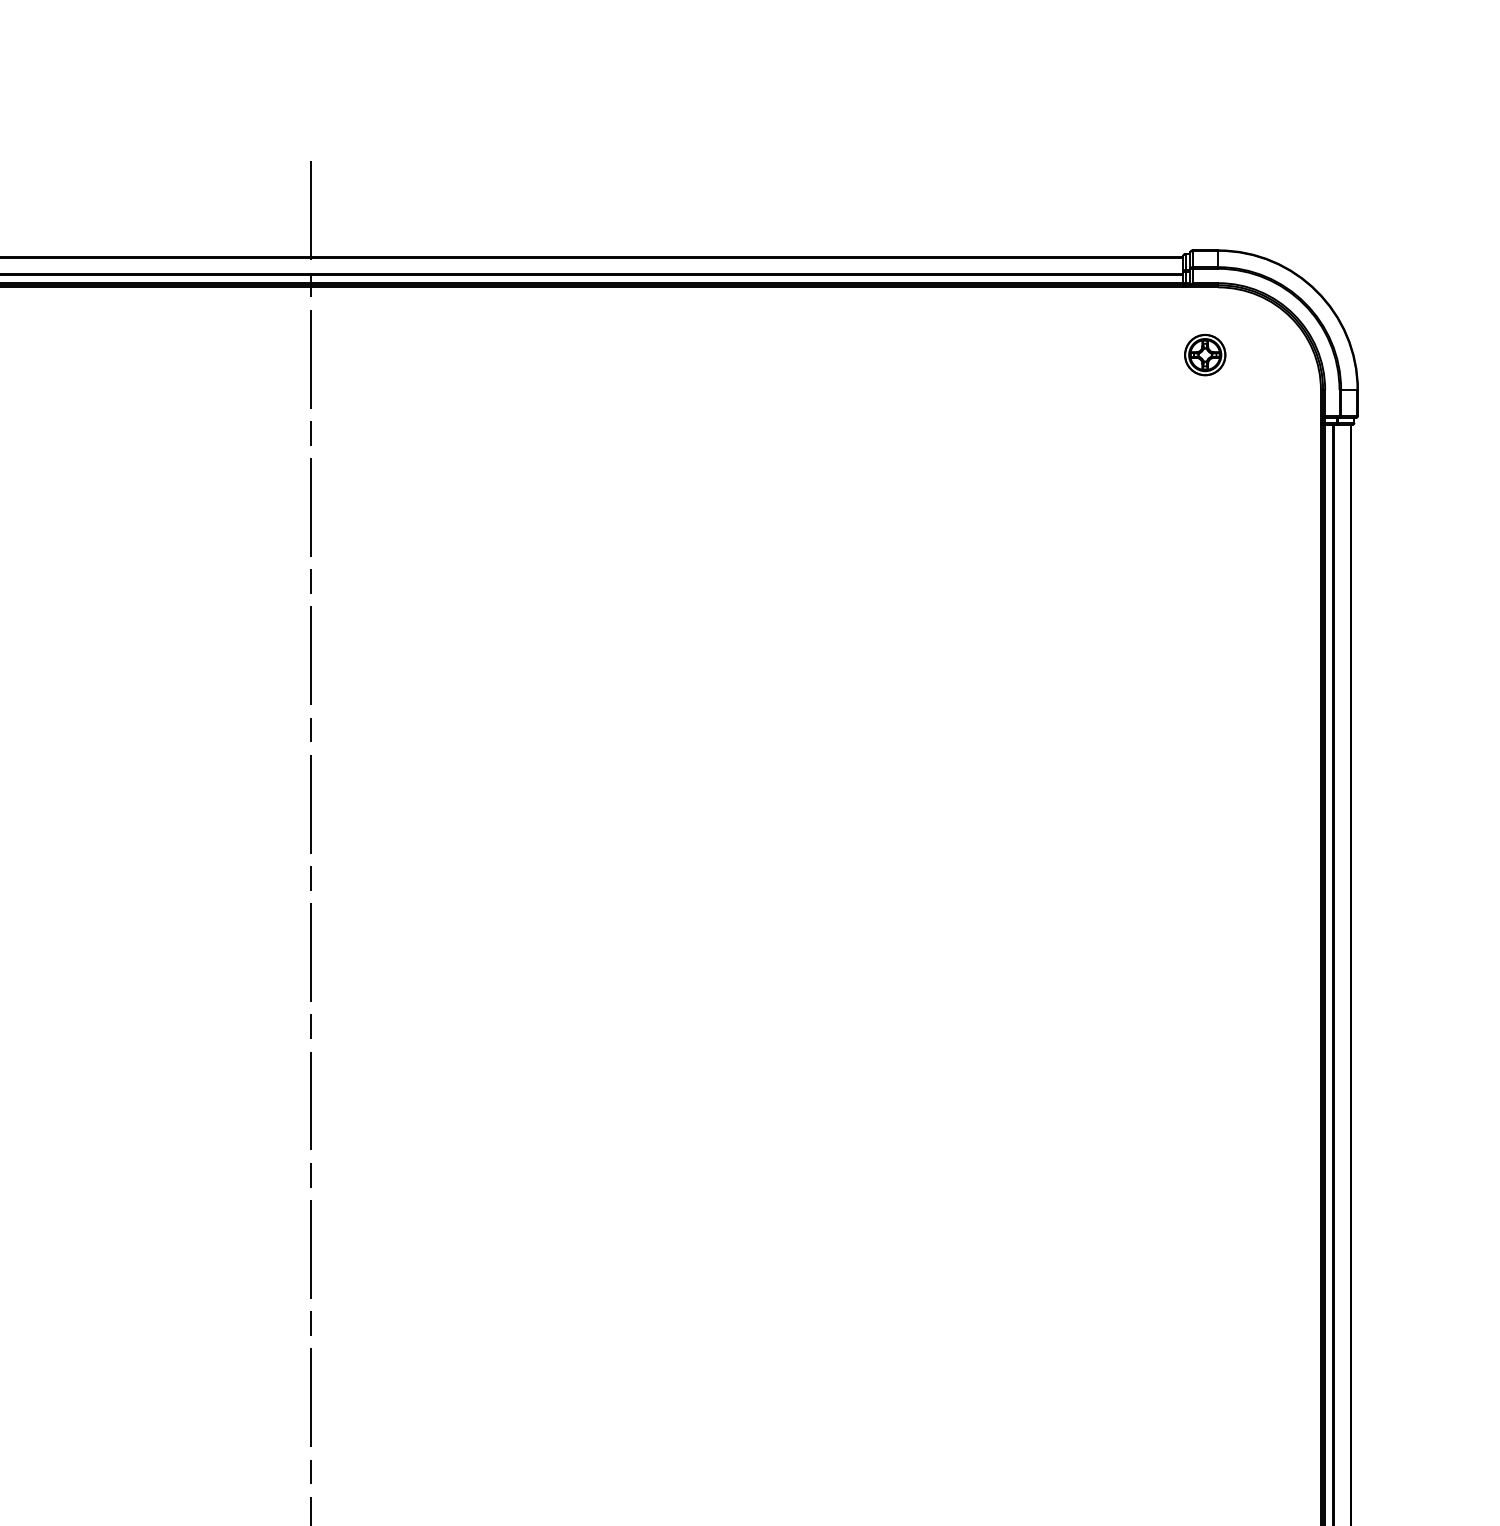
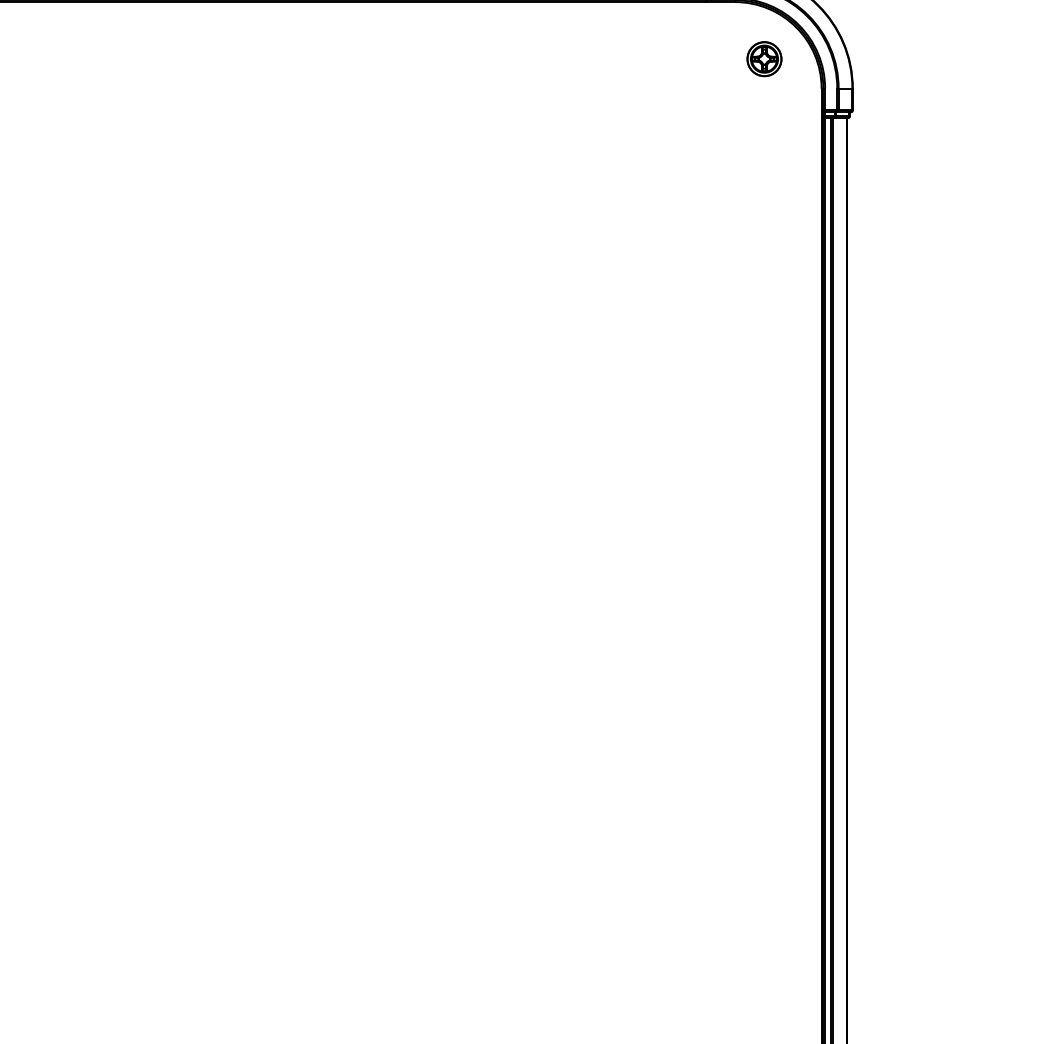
part: (1205, 355) -> (764, 59), moved

